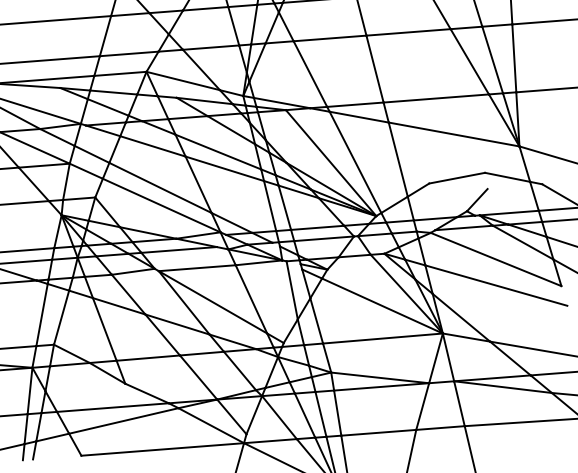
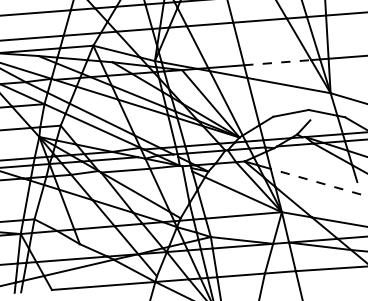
line: (435, 98) -> (277, 62), solid -> dashed
line: (495, 260) -> (315, 165), removed
line: (495, 285) -> (315, 181), solid -> dashed

